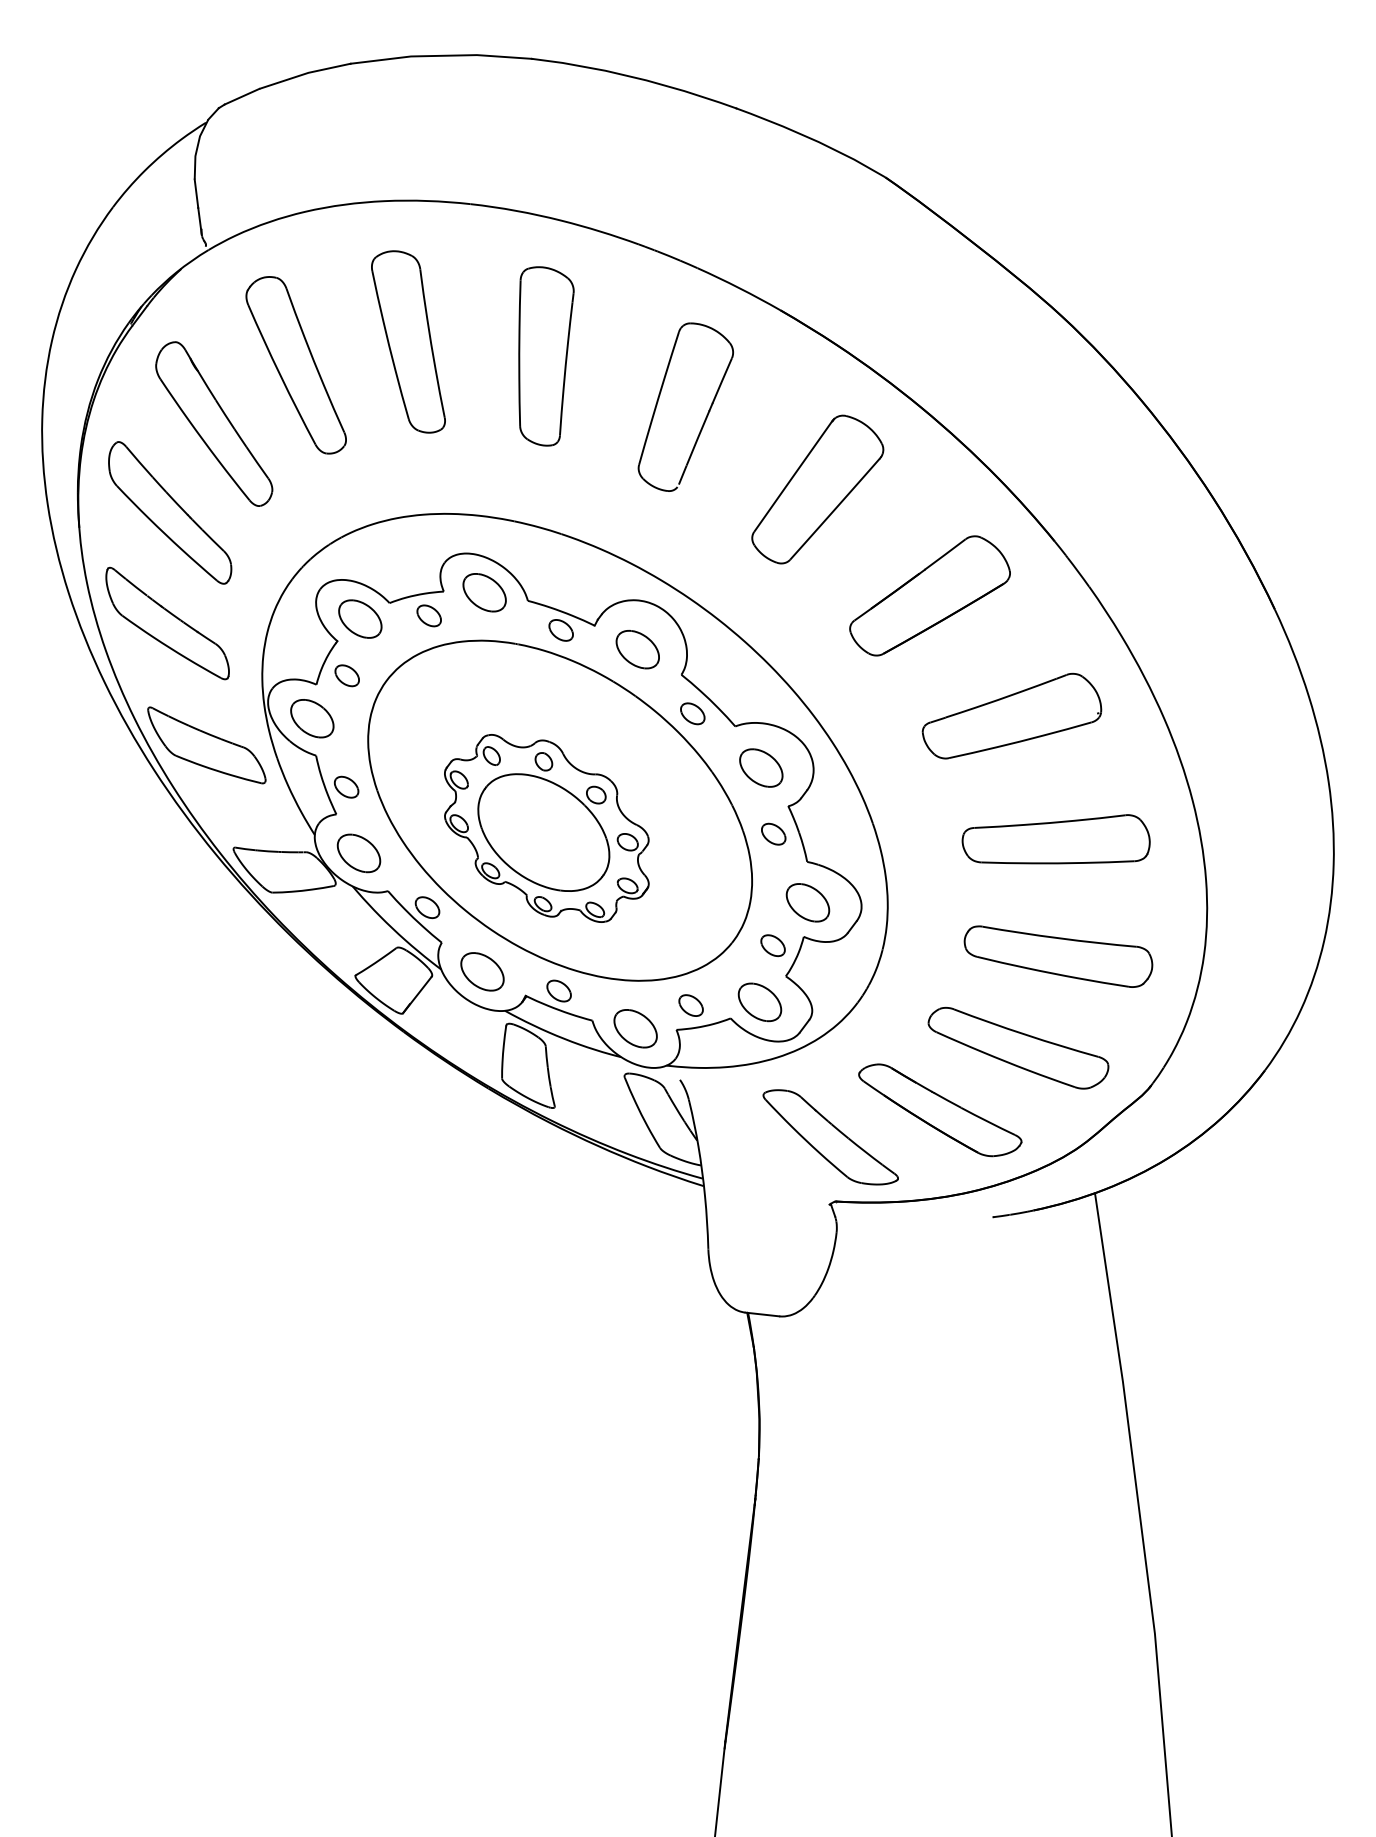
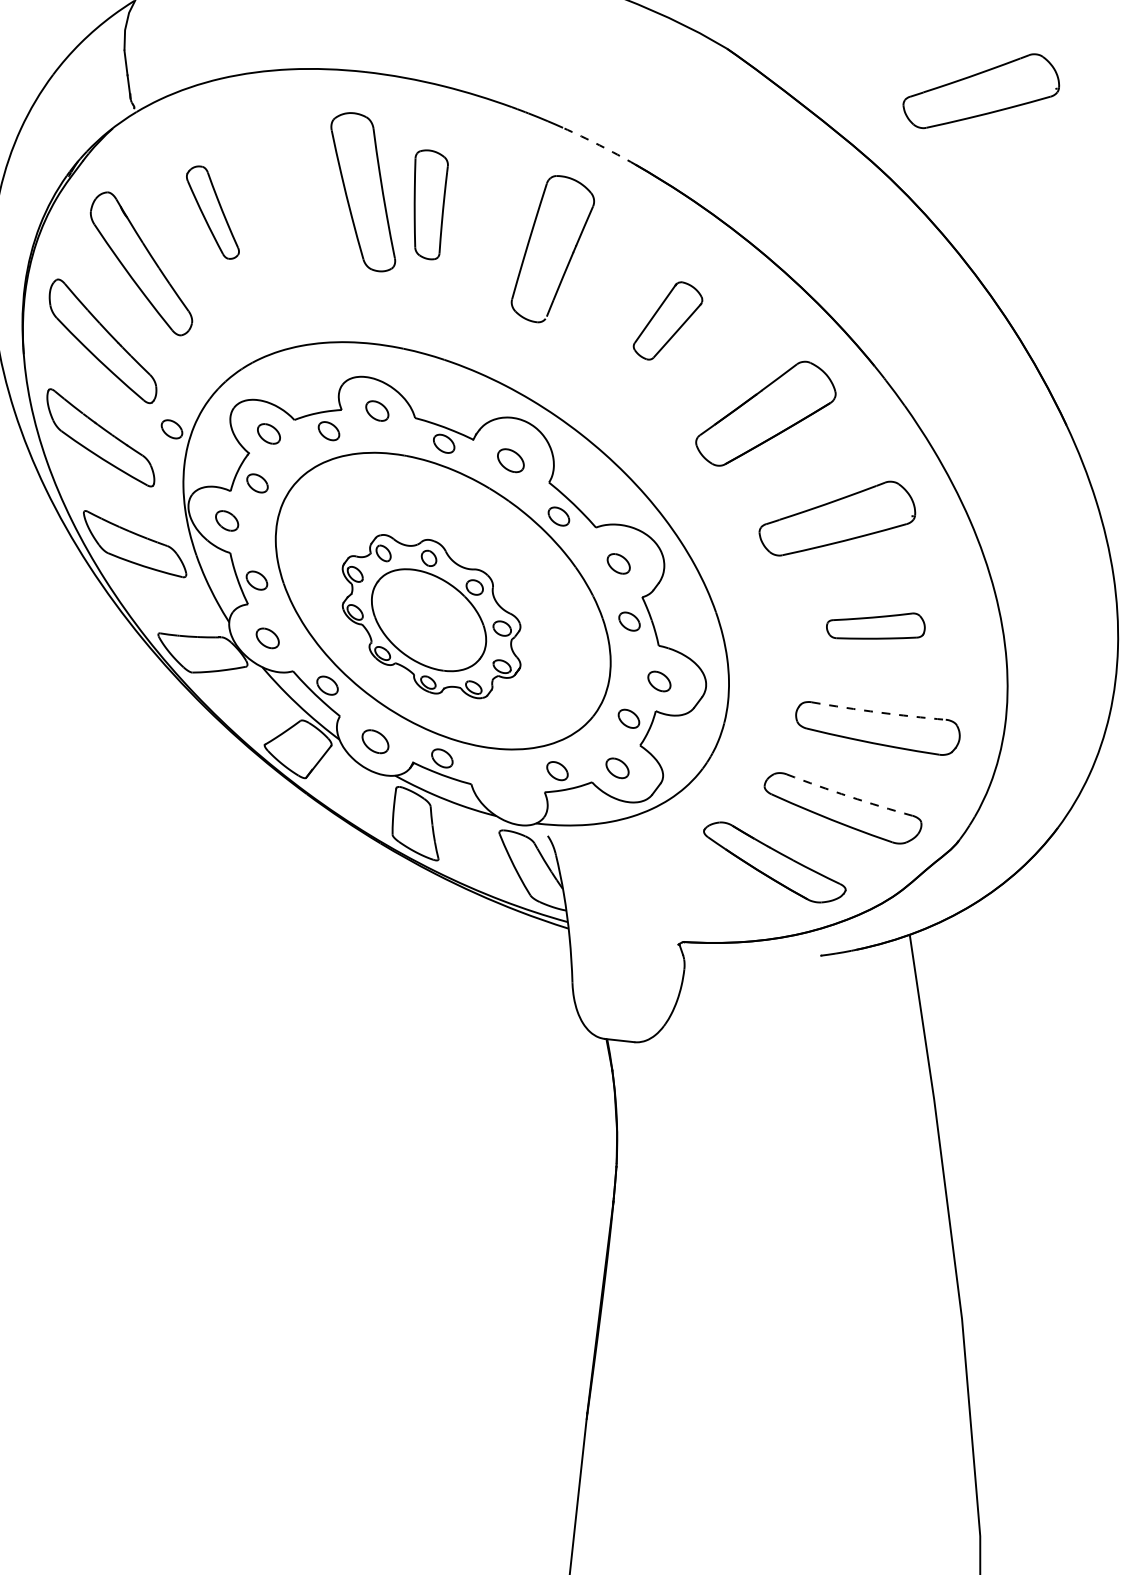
part: (1176, 225) -> (980, 90), added
arc: (739, 288) -> (599, 145), solid -> dashed
part: (408, 341) -> (363, 191), moved
part: (546, 356) -> (431, 204), size x0.7
part: (295, 365) -> (212, 212), size x0.6
part: (817, 489) -> (667, 320), size x0.6
part: (484, 592) -> (377, 410), size x0.6
part: (248, 613) -> (171, 429), added
part: (360, 618) -> (269, 433), size x0.6
part: (637, 649) -> (510, 460), size x0.7
part: (312, 718) -> (227, 520), size x0.6
part: (761, 767) -> (618, 563), size x0.6
part: (1055, 839) -> (875, 626), size x0.6
part: (358, 853) -> (267, 638), size x0.6
part: (807, 902) -> (658, 681), size x0.6
arc: (1059, 938) -> (878, 712), solid -> dashed
part: (482, 971) -> (375, 741), size x0.7
part: (759, 1002) -> (617, 768), size x0.6
part: (635, 1028) -> (508, 791), removed
arc: (1025, 1034) -> (849, 796), solid -> dashed
part: (830, 1137) -> (679, 886), removed

